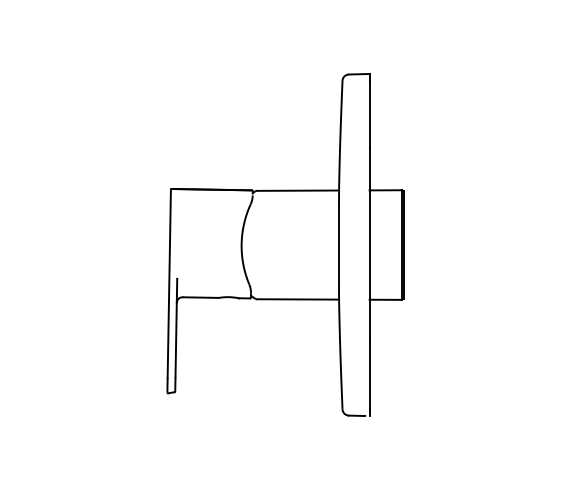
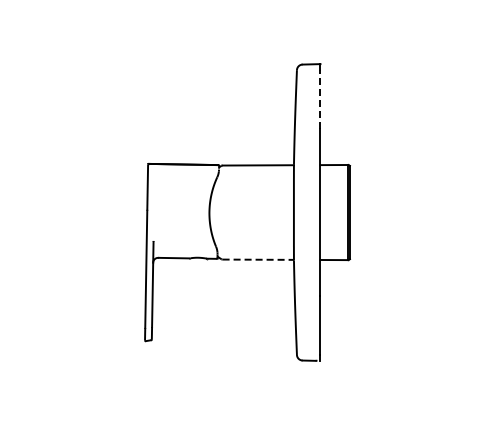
line: (369, 114) -> (320, 99), solid -> dashed
line: (298, 299) -> (258, 259), solid -> dashed

